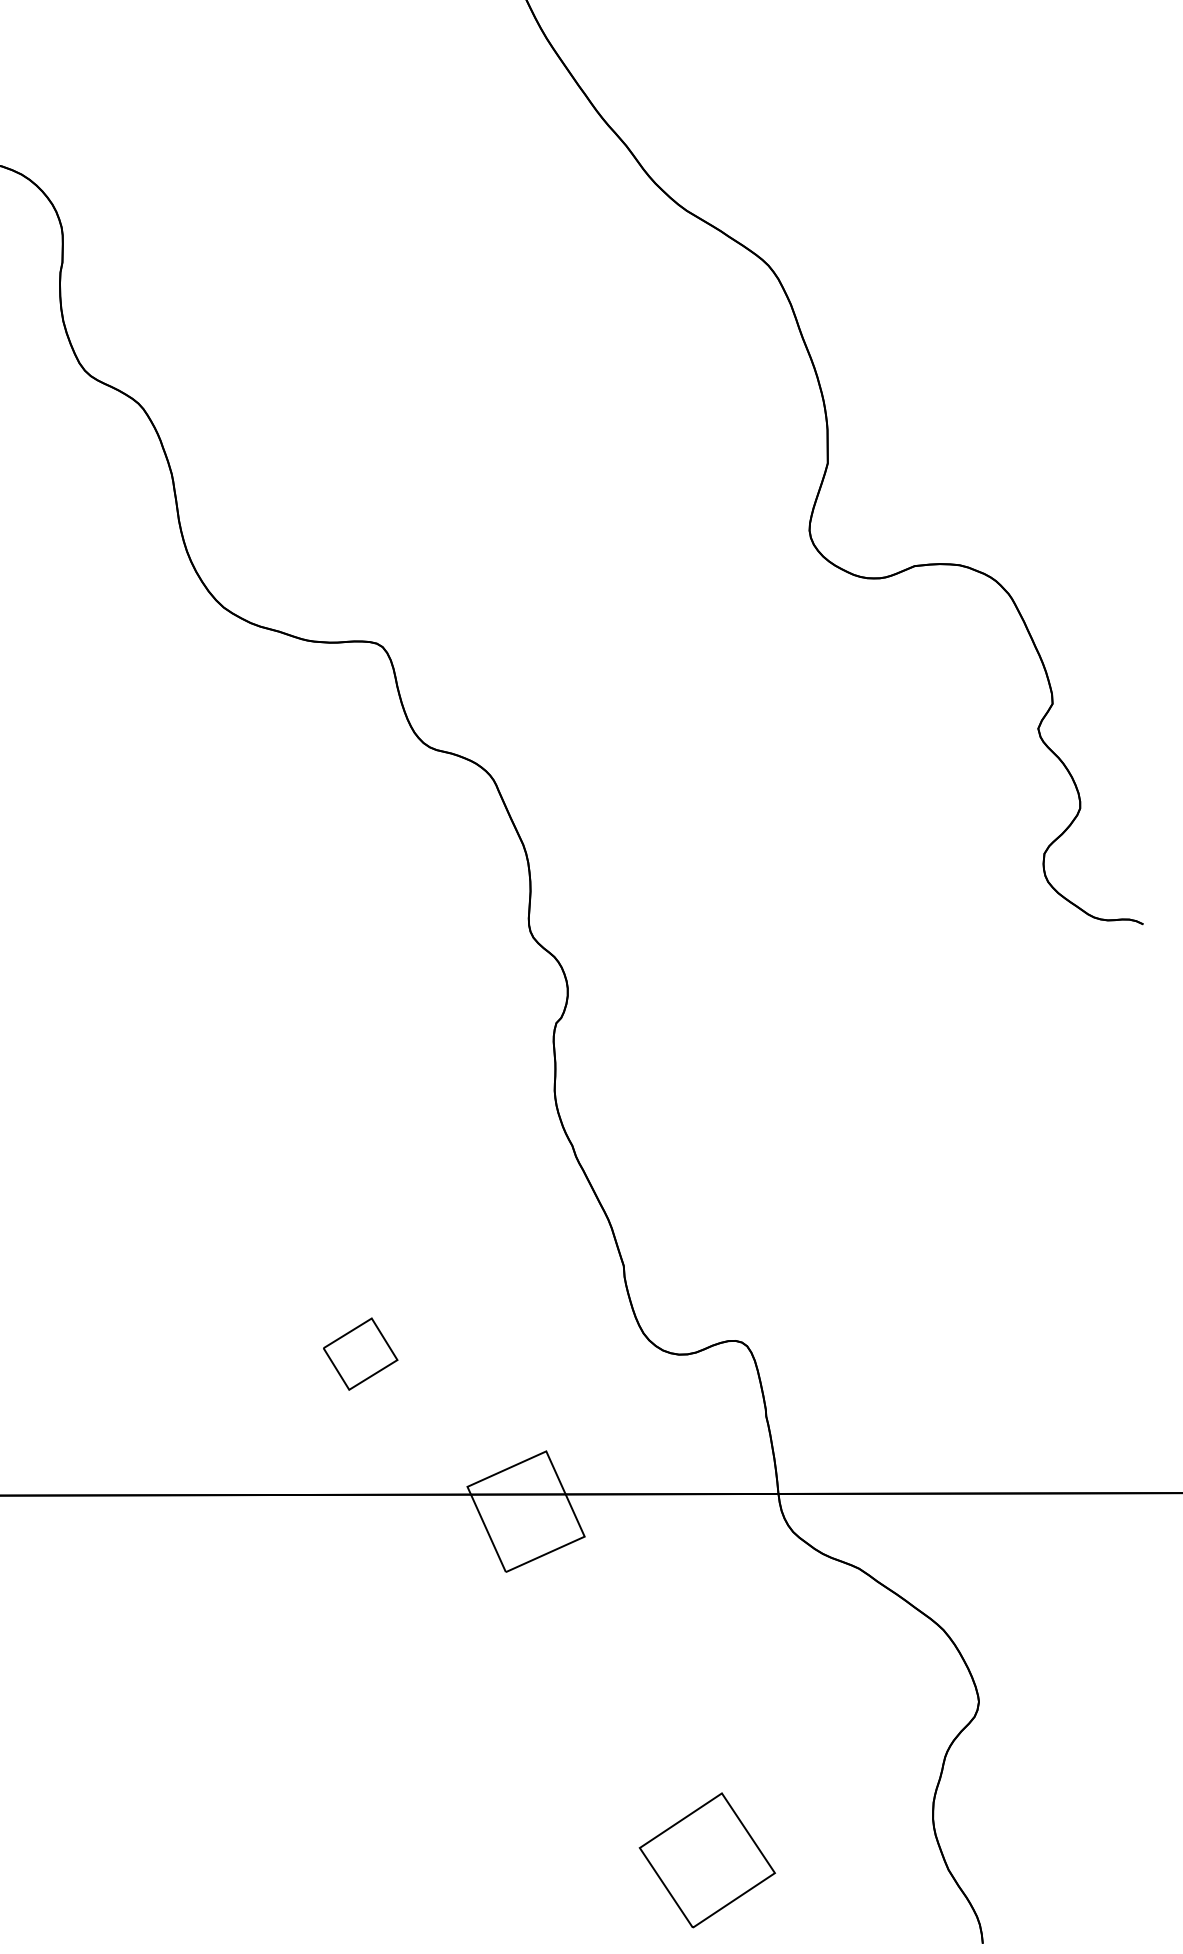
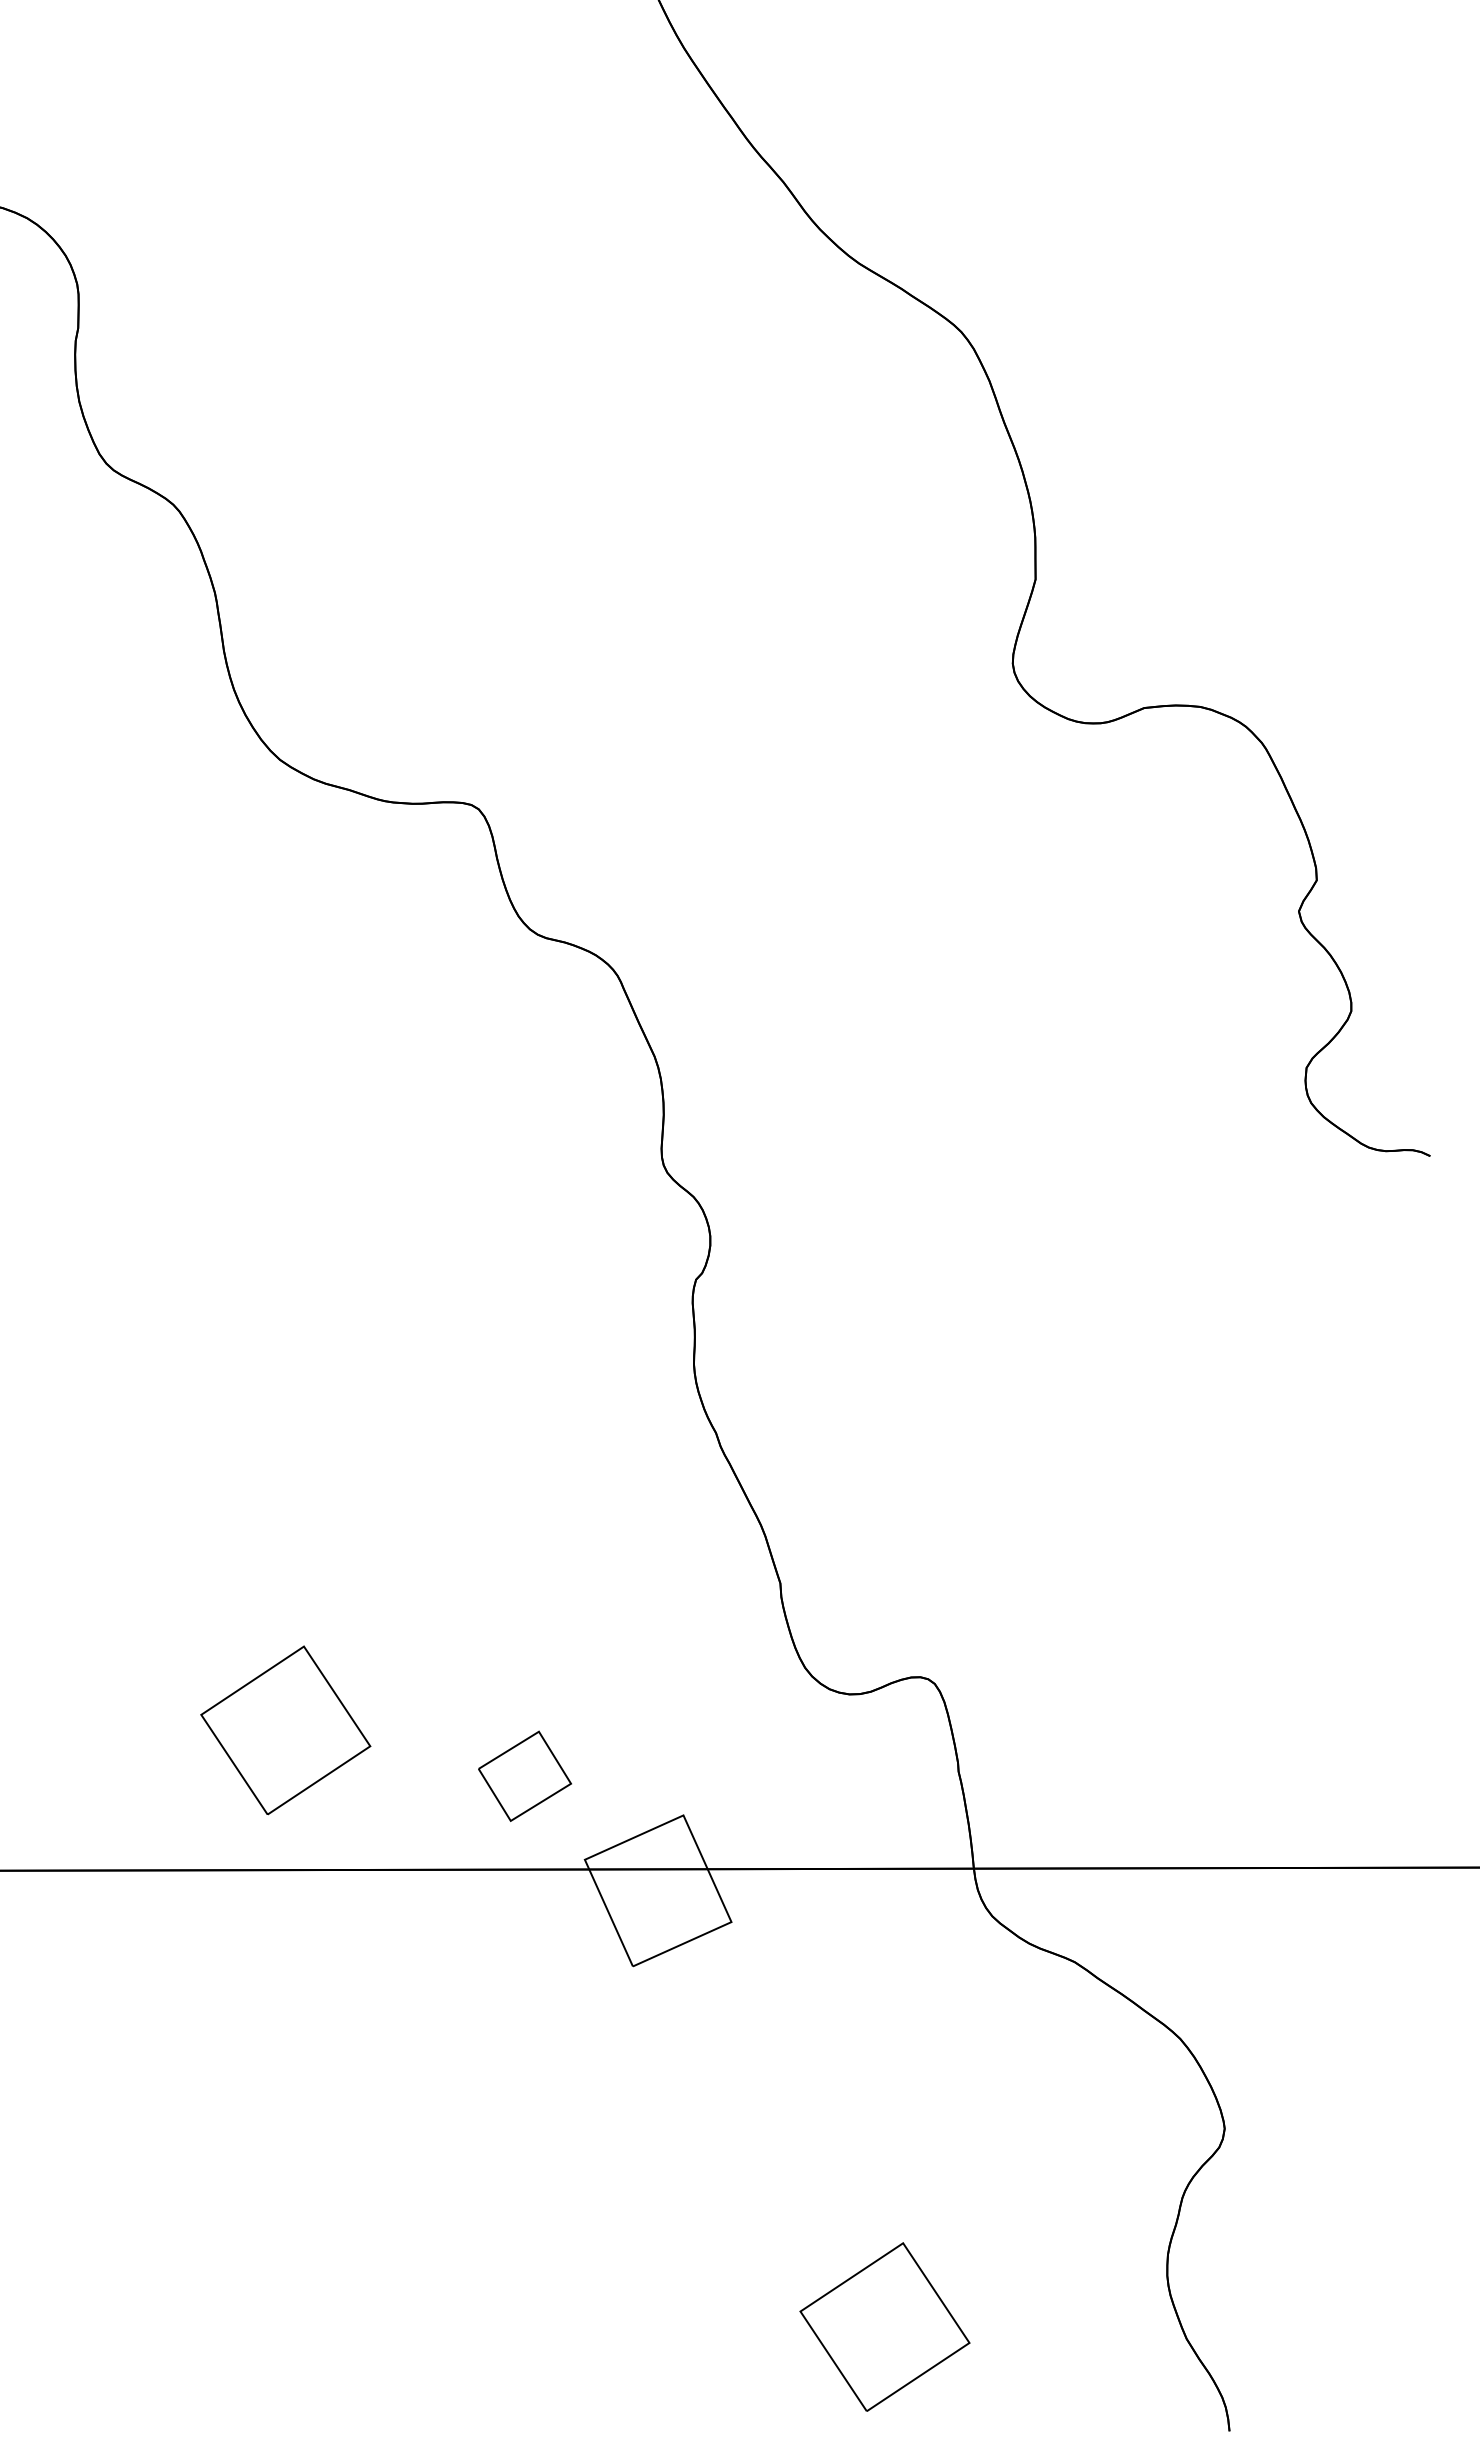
part: (360, 1353) -> (524, 1775), moved
part: (227, 1383) -> (284, 1730), added

